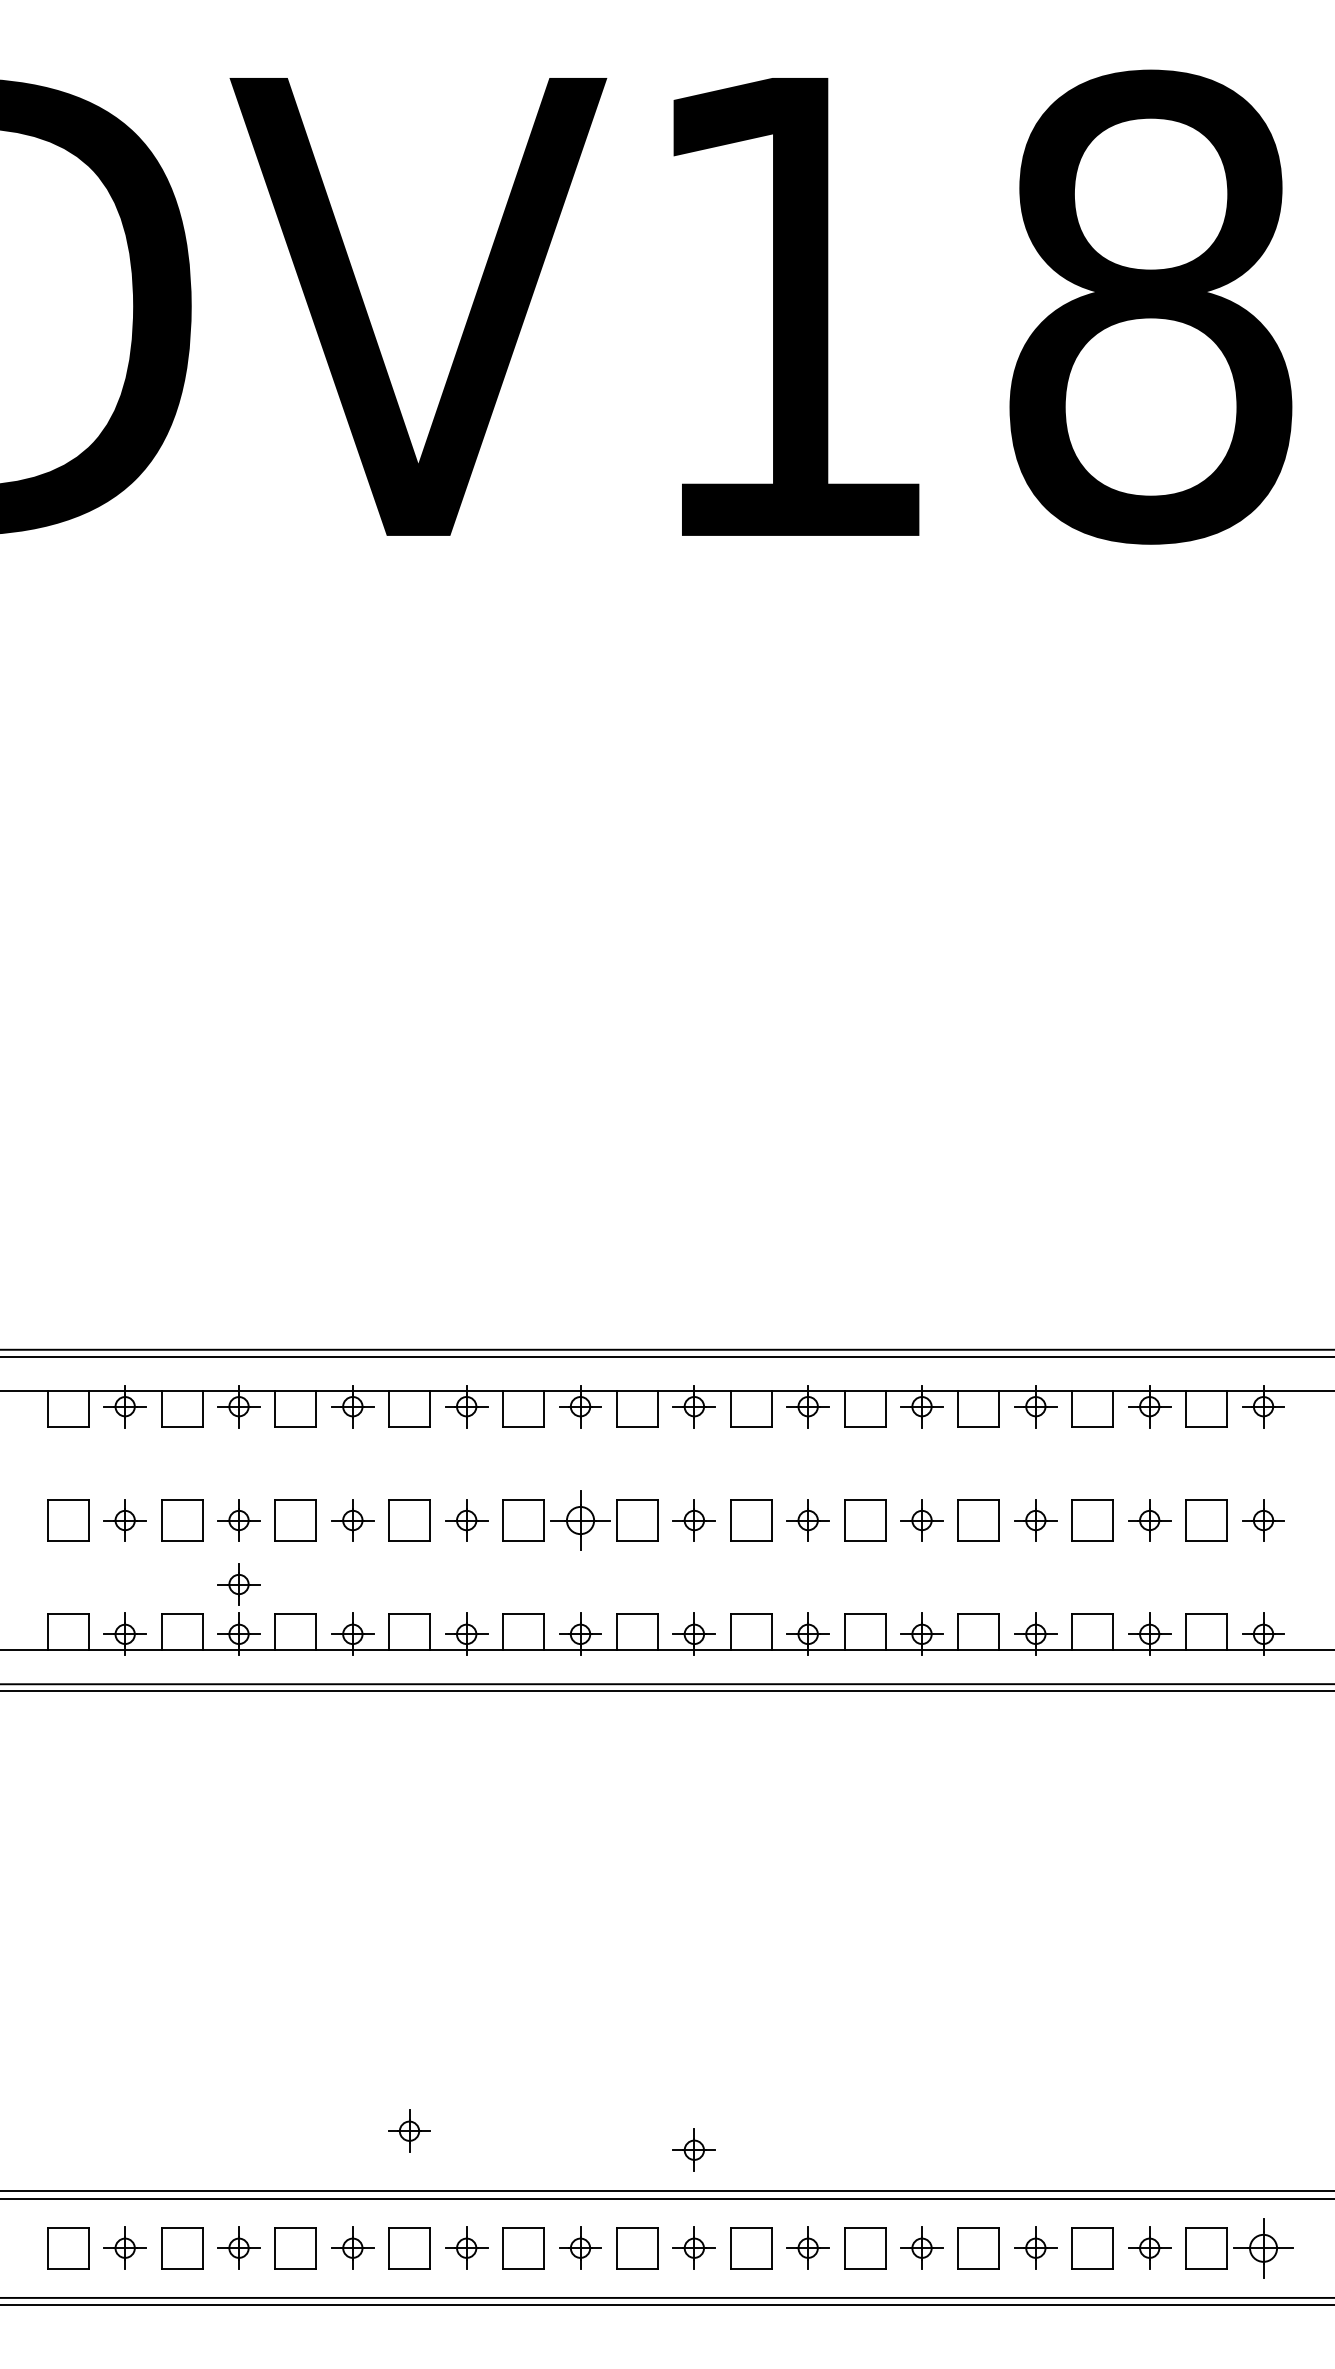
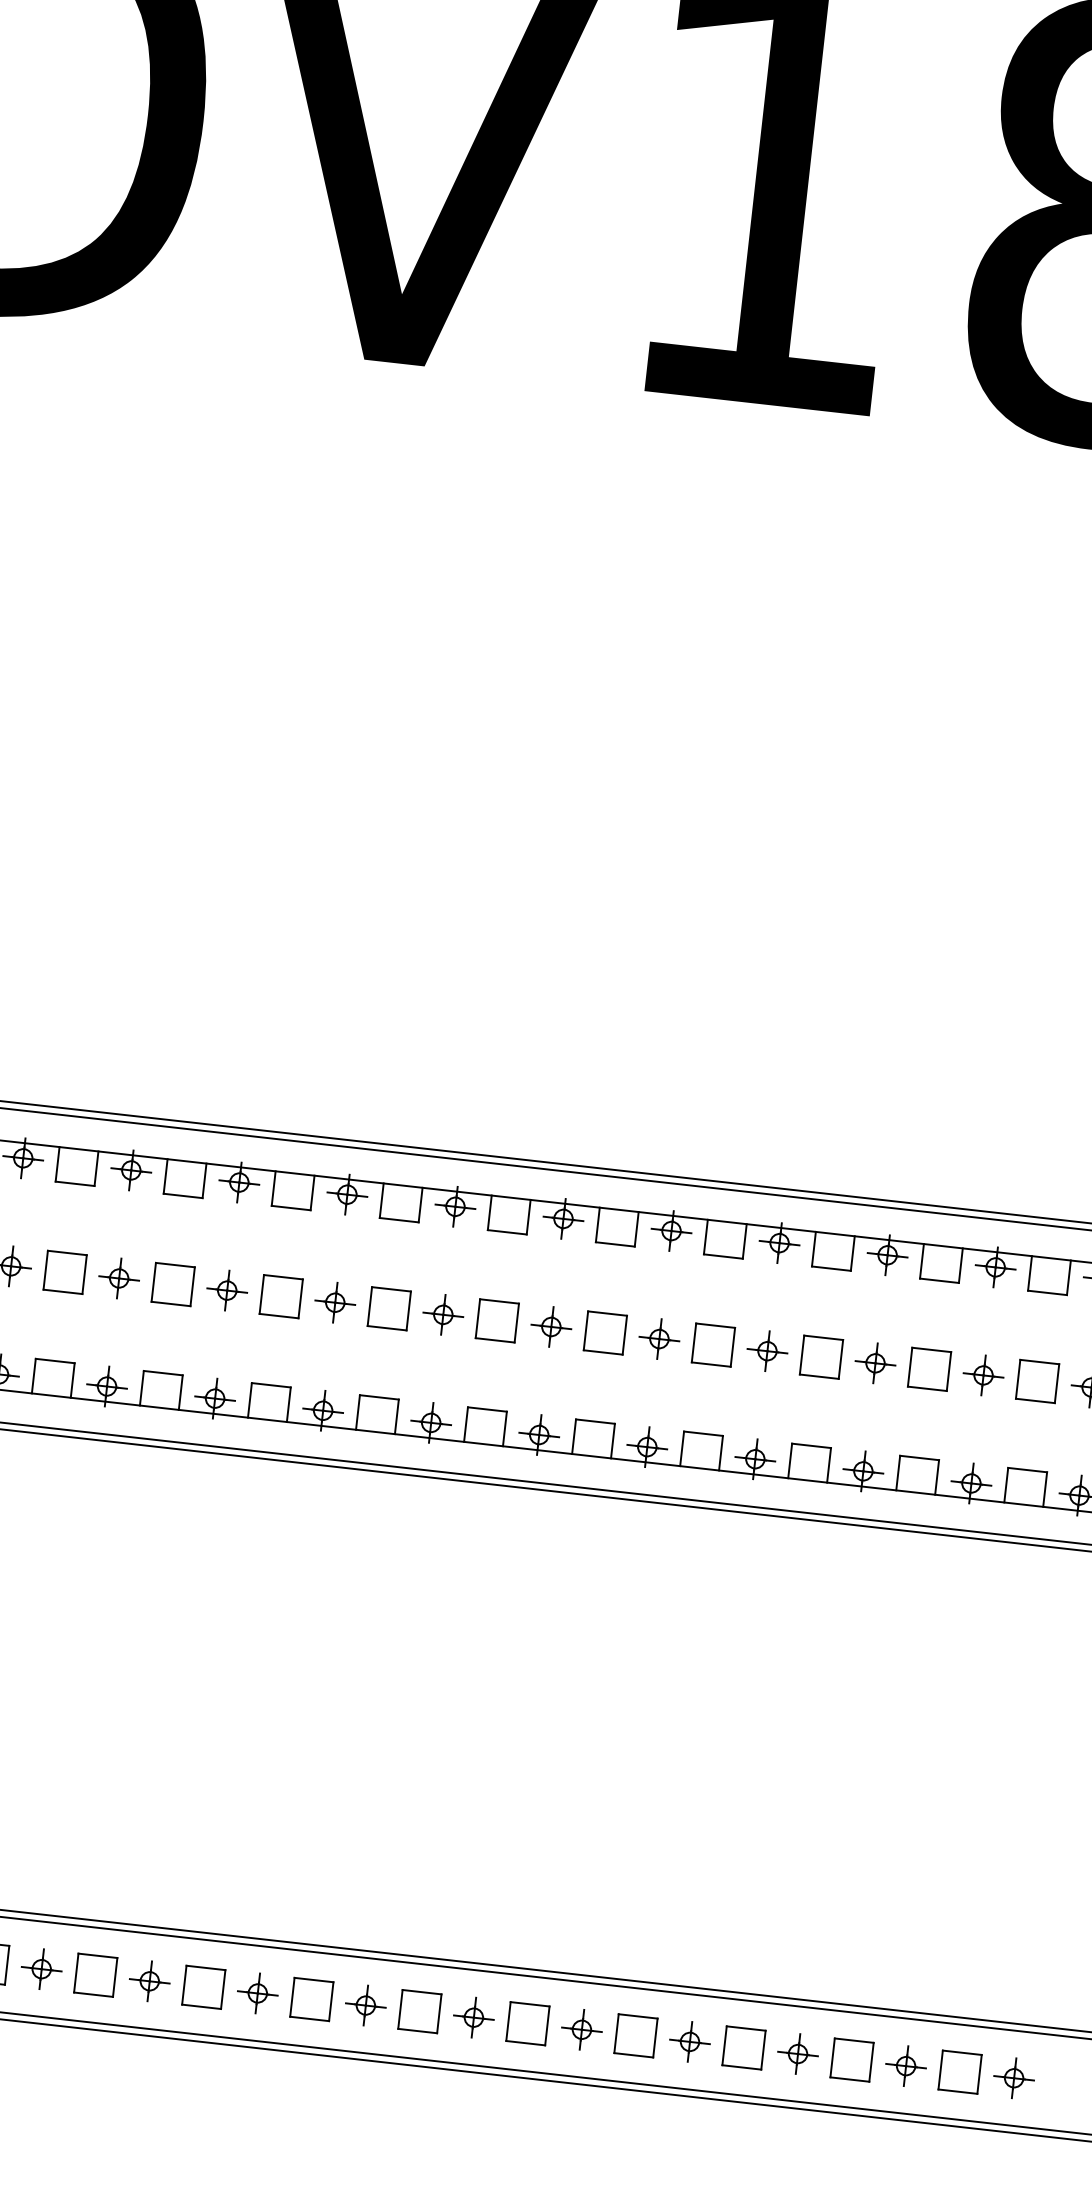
part: (580, 1520) -> (443, 1314), size x0.71
part: (238, 1584) -> (111, 1339), removed
part: (409, 2130) -> (216, 1875), removed
part: (693, 2149) -> (483, 1923), removed
part: (1263, 2247) -> (1014, 2077), size x0.71

